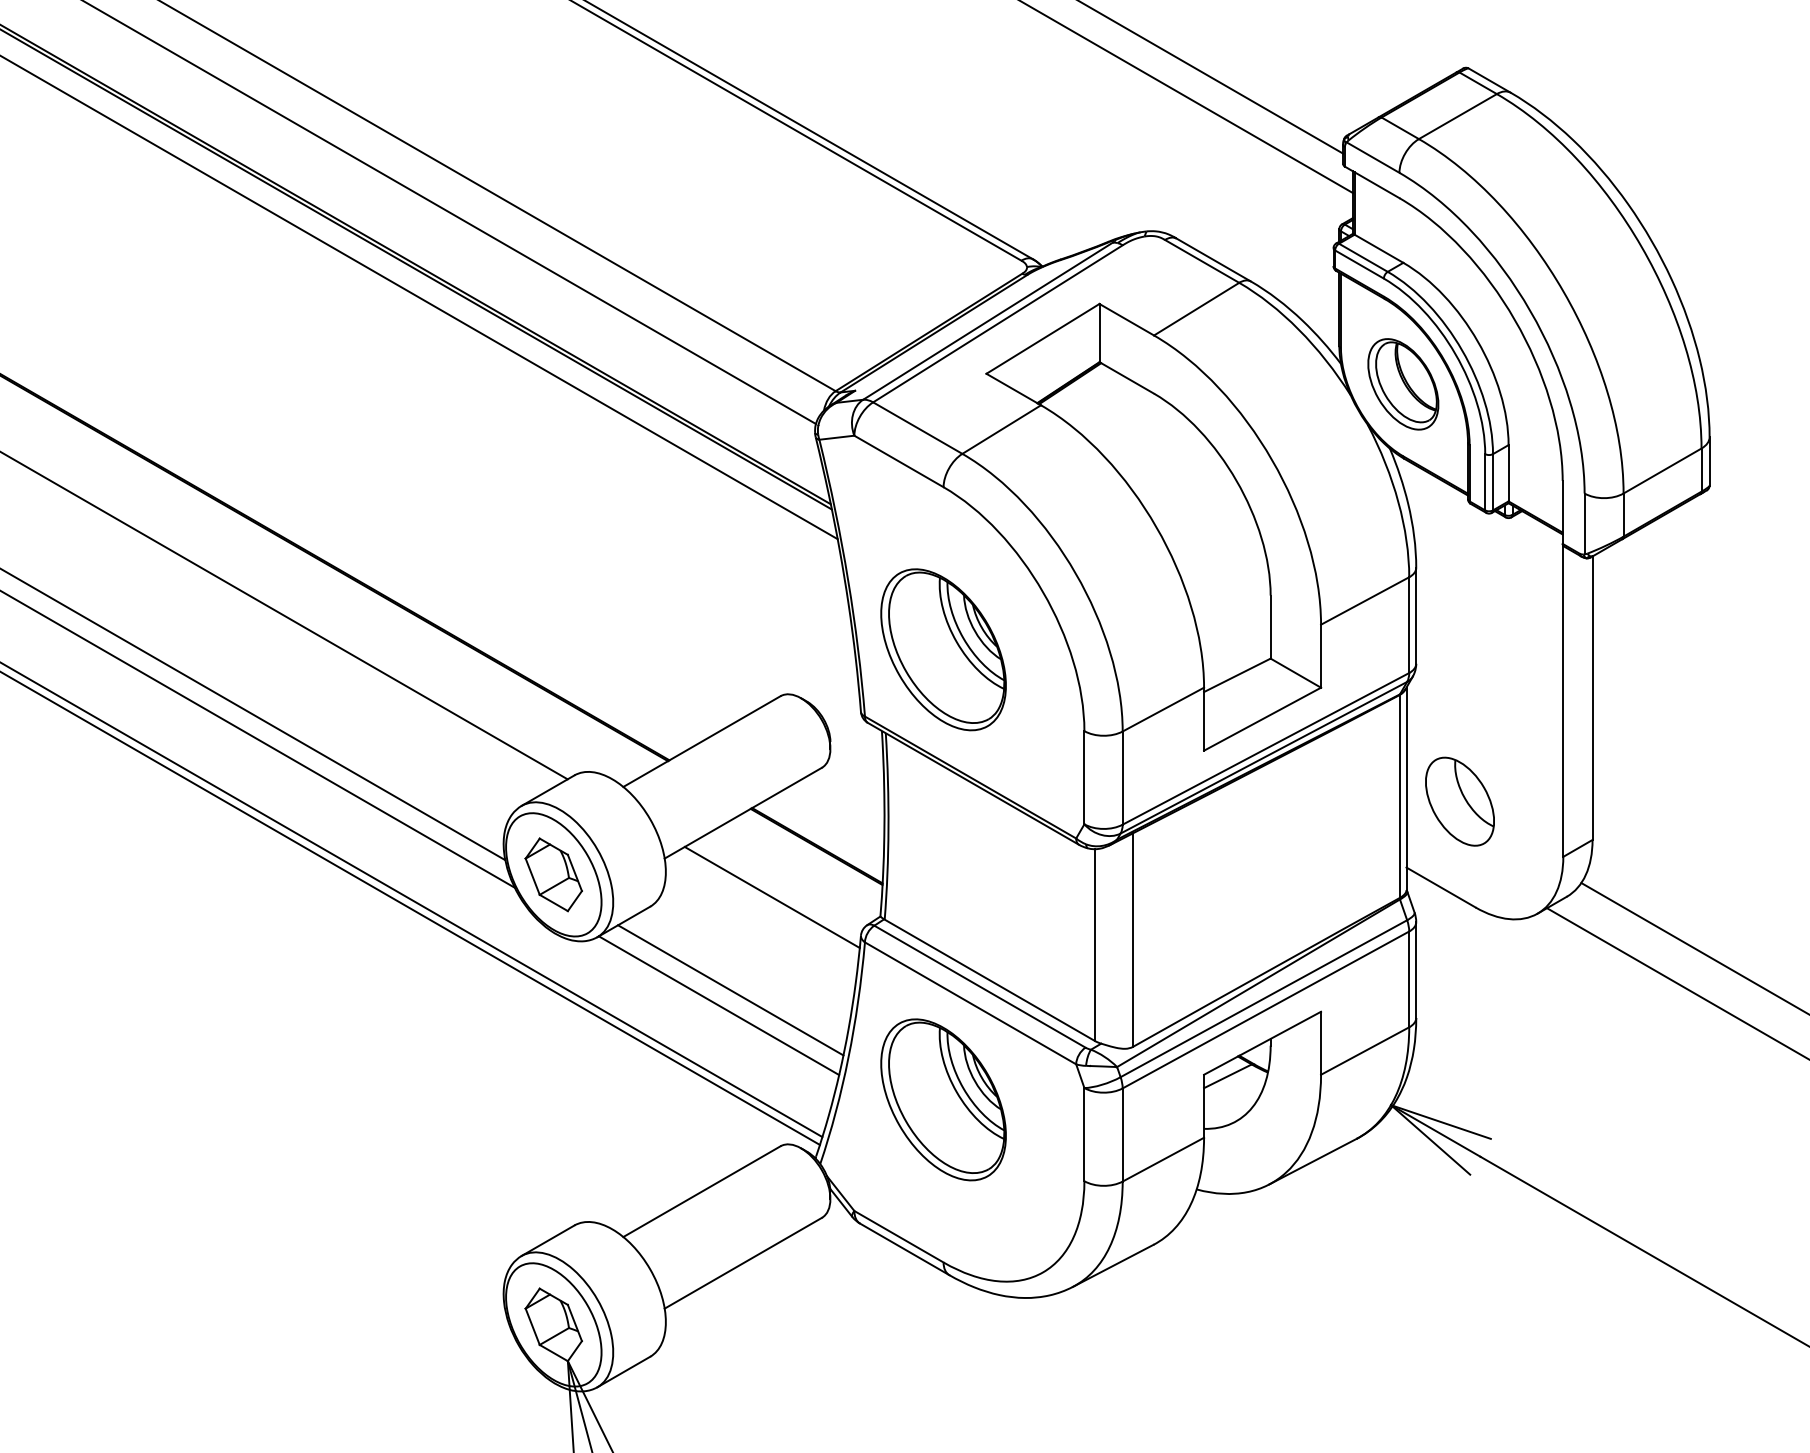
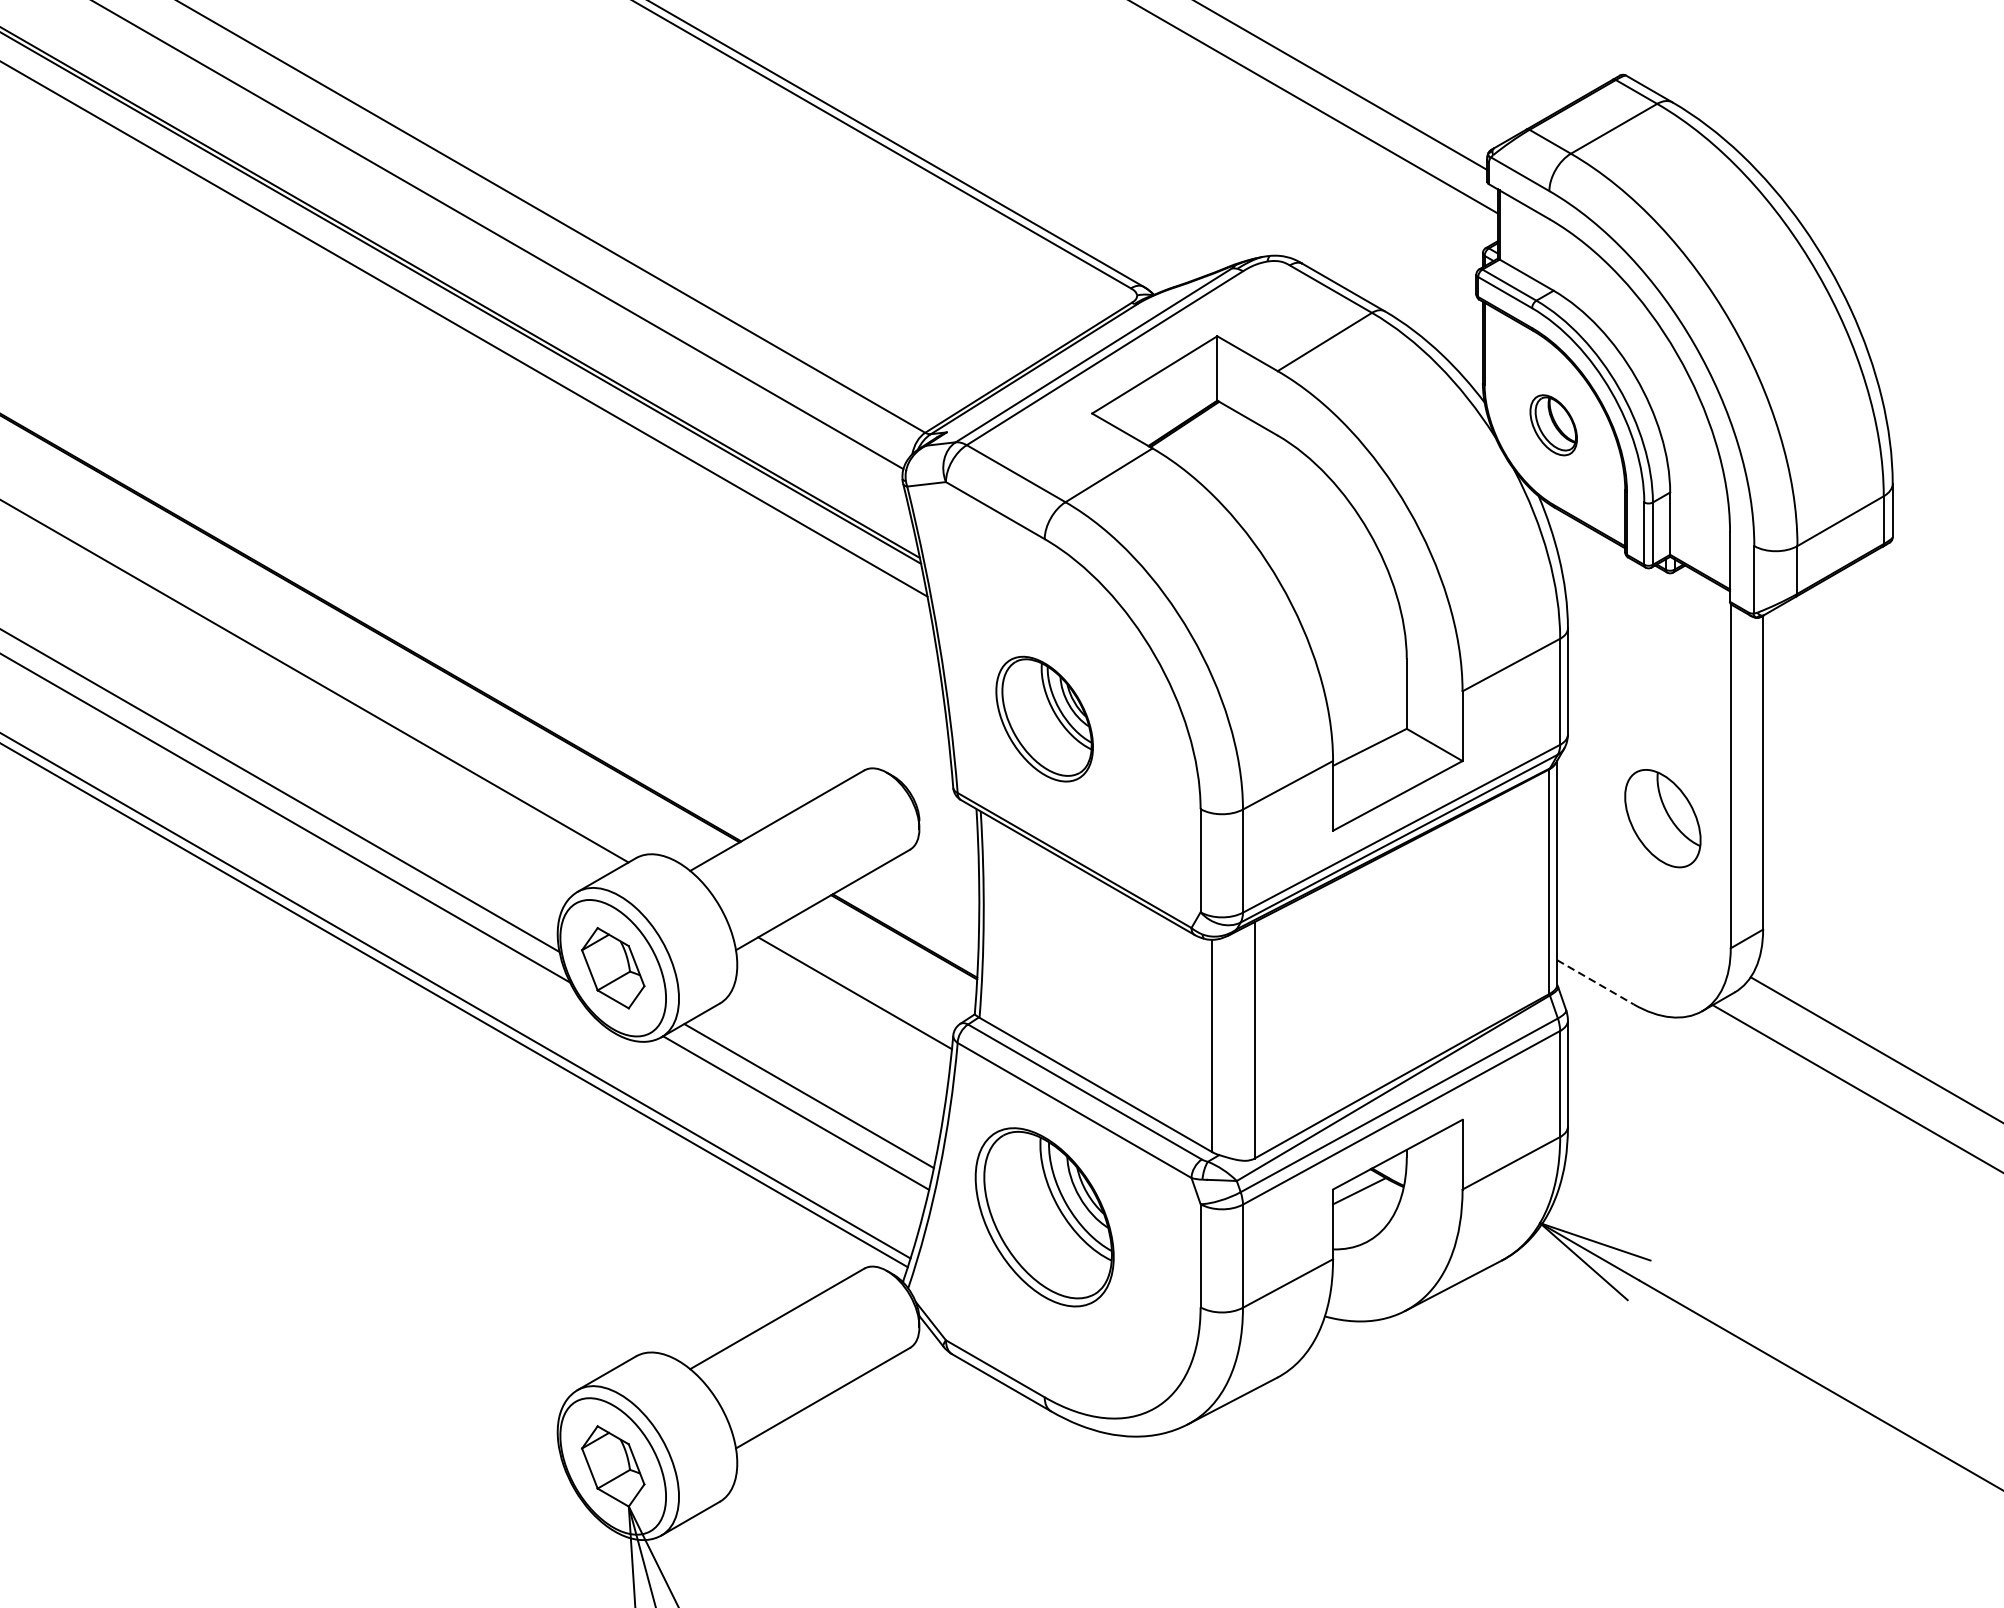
part: (1403, 384) -> (1553, 425), size x0.6
part: (943, 649) -> (1044, 718), size x0.7
part: (1459, 801) -> (1662, 818), moved
line: (1441, 887) -> (1595, 982), solid -> dashed

